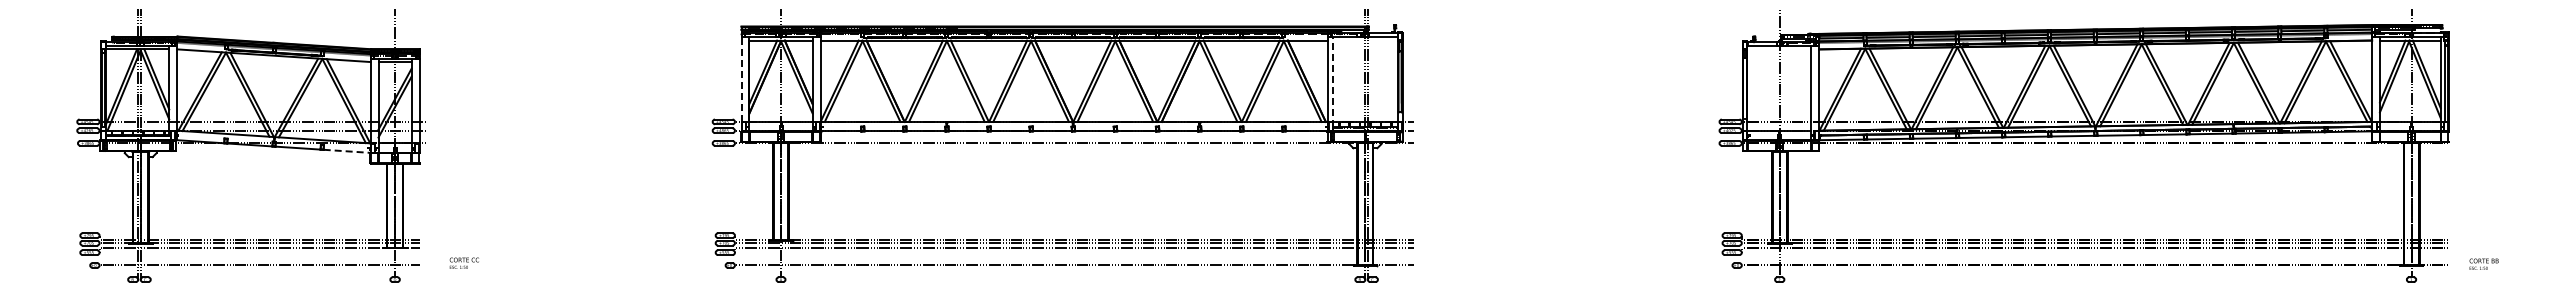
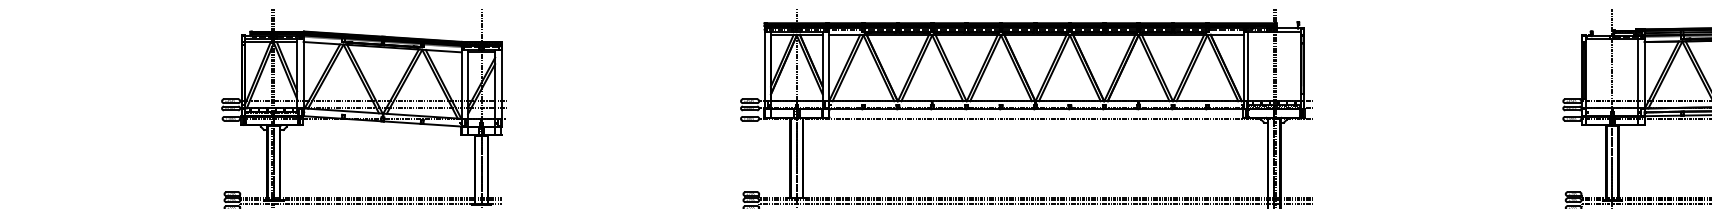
line: (741, 79) -> (764, 66), dashed -> solid
line: (1333, 82) -> (1248, 69), dashed -> solid
line: (347, 151) -> (442, 125), dashed -> solid

